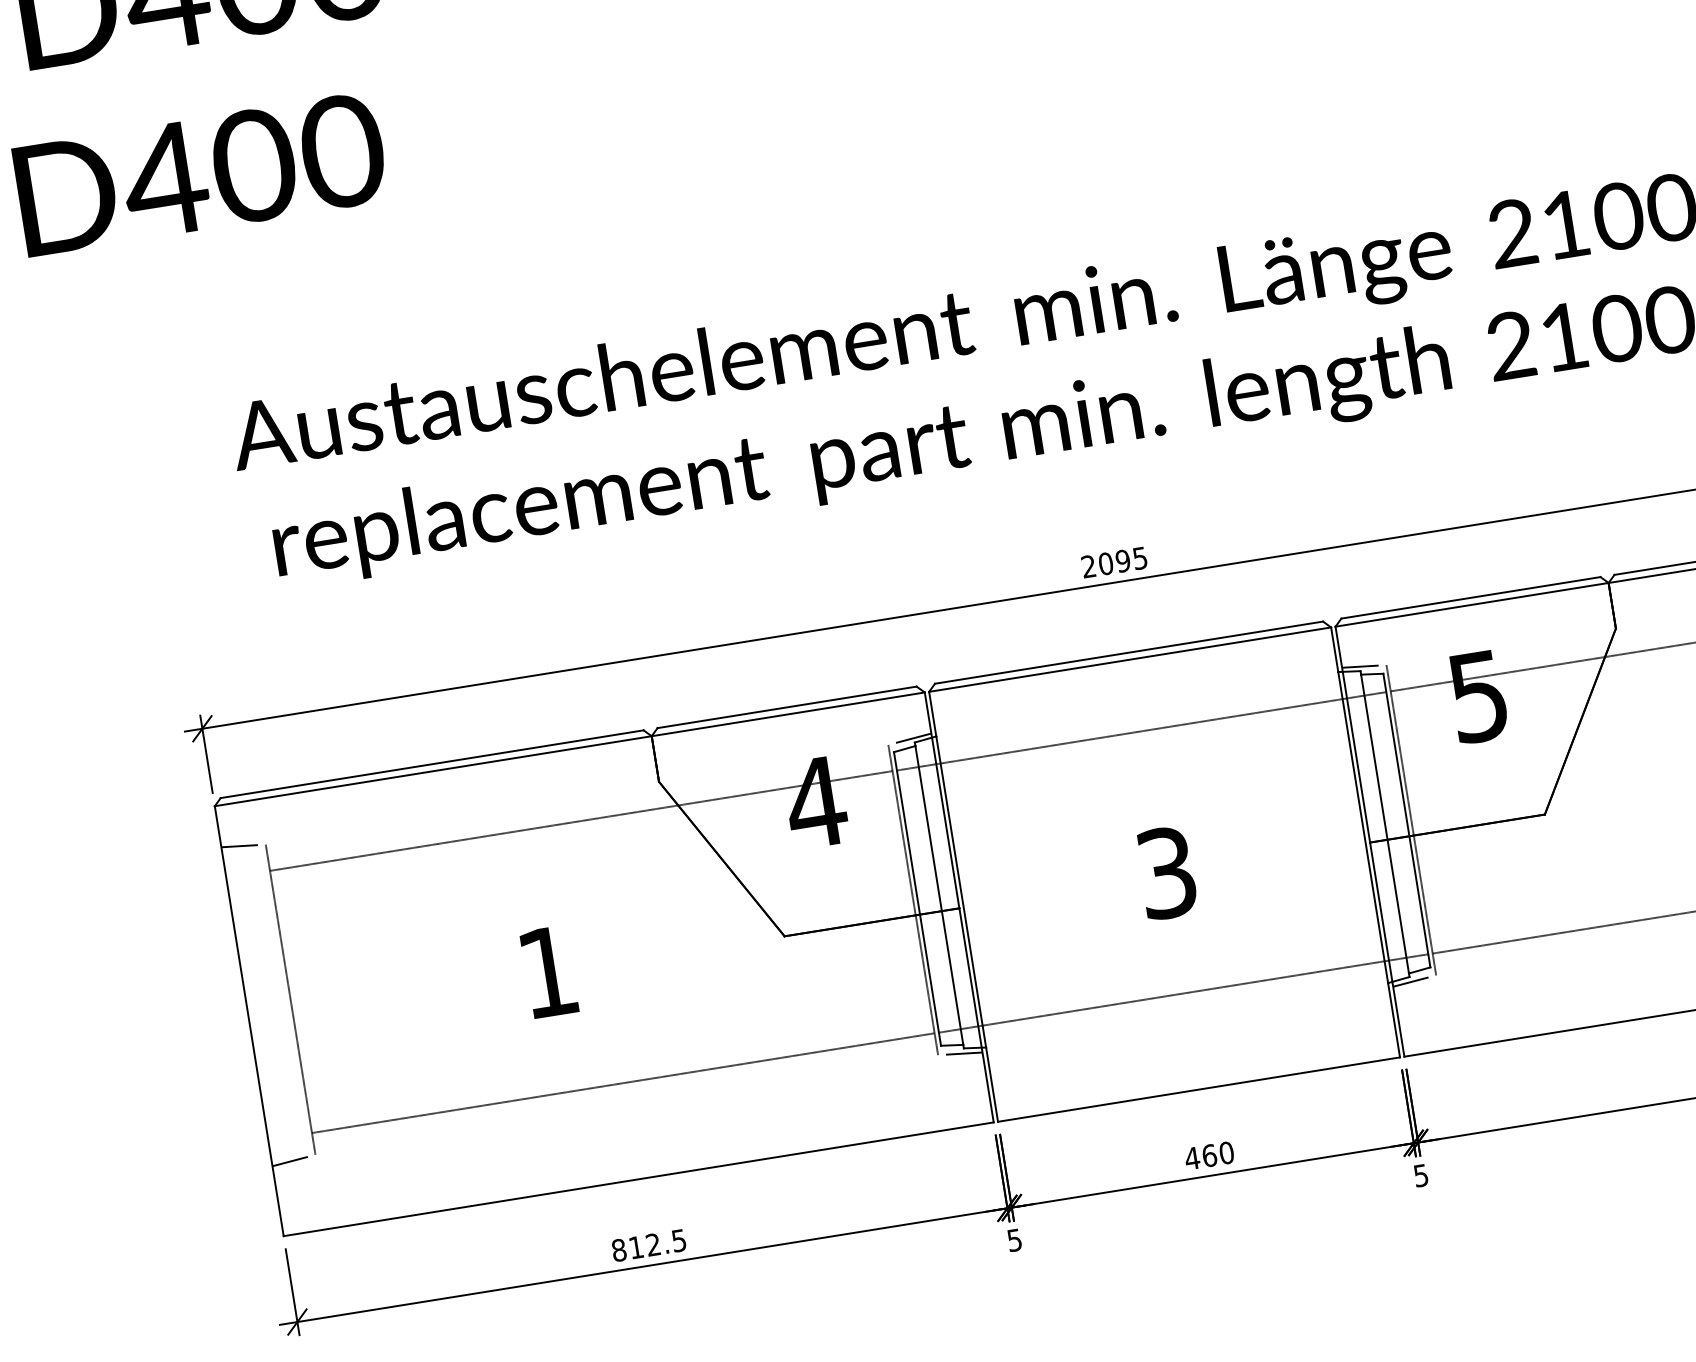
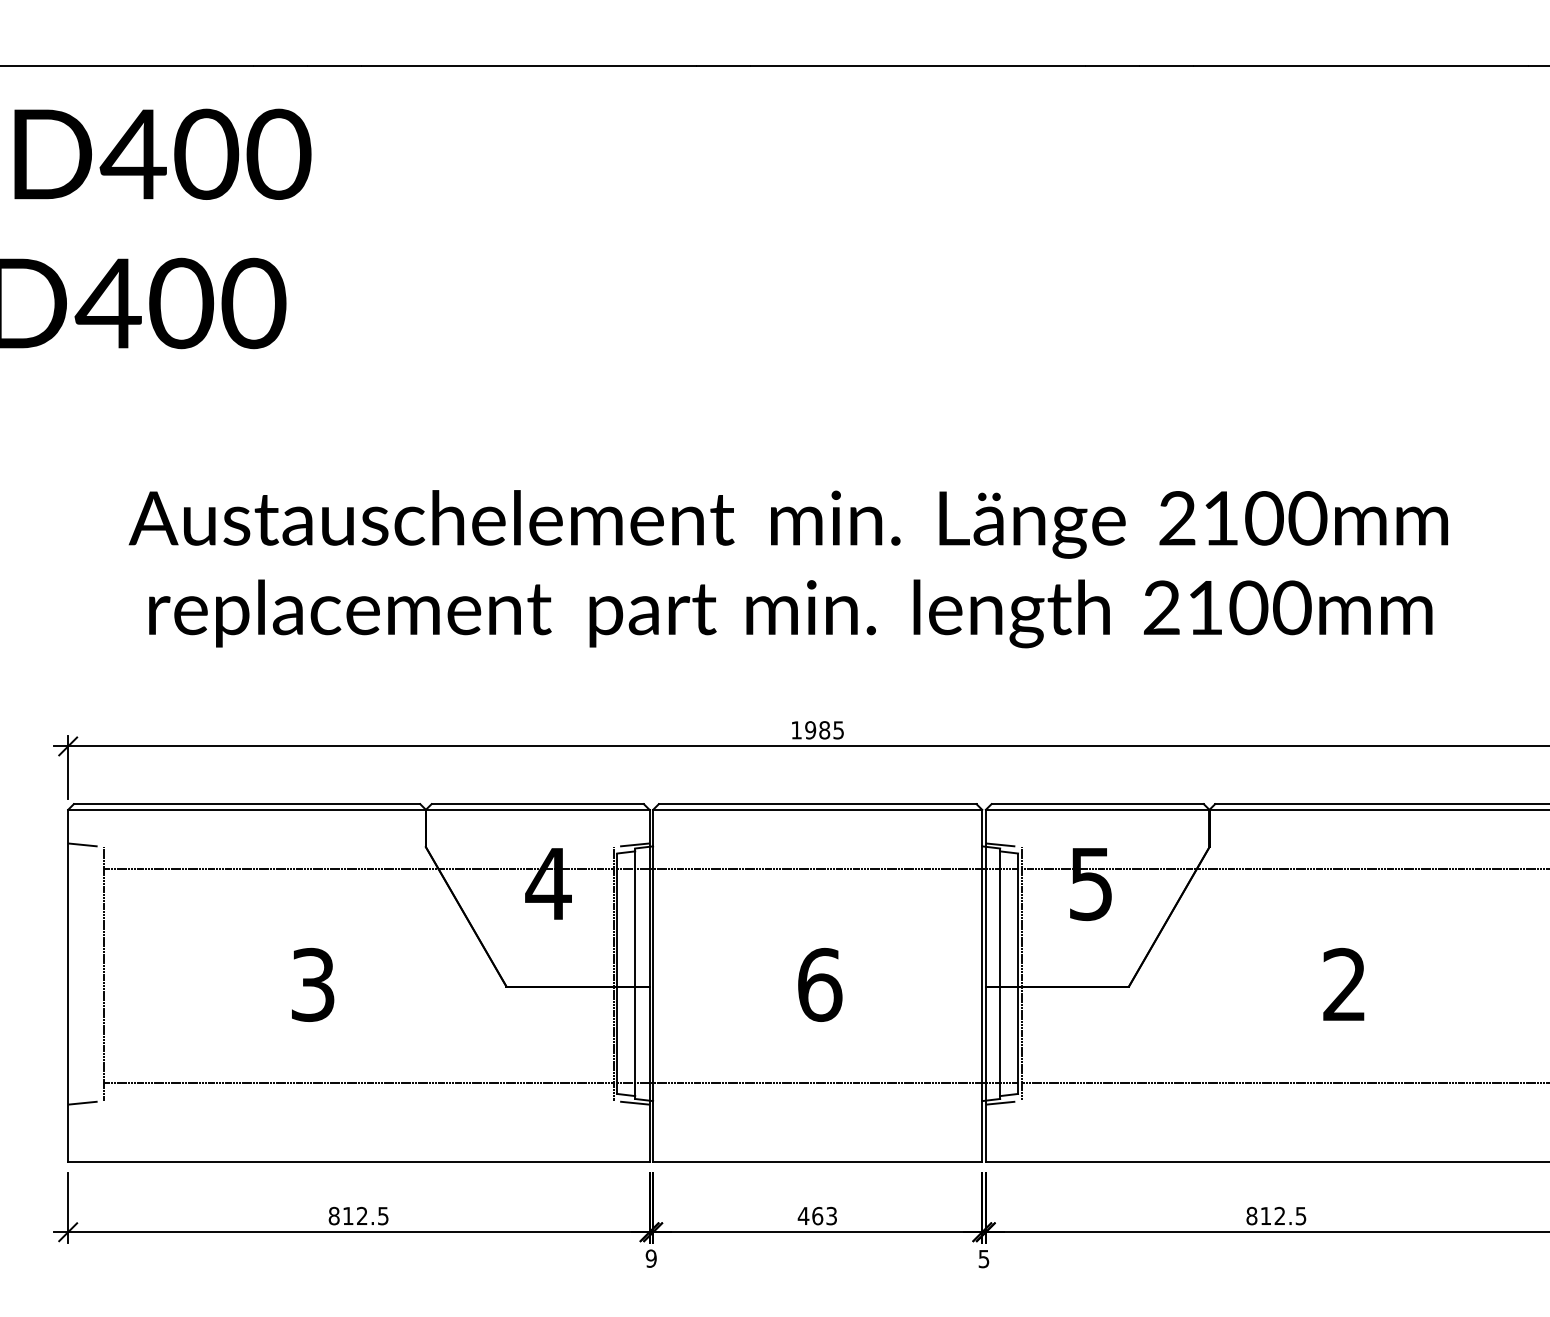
text: (1105, 564) -> (810, 730), 2095 -> 1985
text: (1167, 872) -> (820, 984), 3 -> 6
text: (548, 971) -> (313, 984), 1 -> 3
text: (1226, 1153) -> (831, 1216), 460 -> 463
text: (1013, 1240) -> (650, 1258), 5 -> 9

